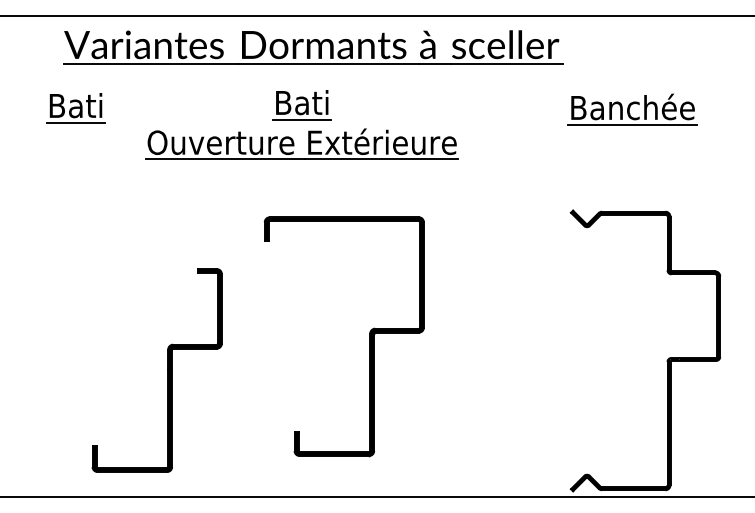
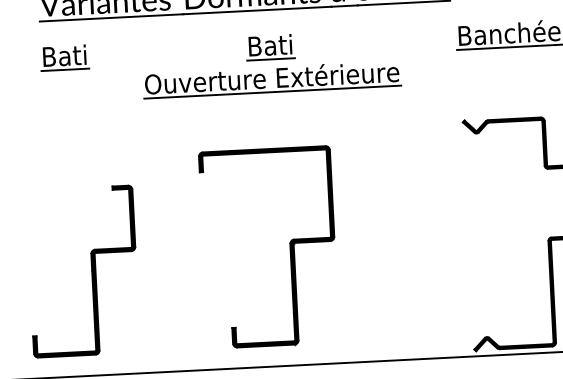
part: (75, 108) -> (64, 58), moved
part: (301, 124) -> (270, 63), moved
part: (369, 336) -> (289, 246), moved
part: (167, 370) -> (91, 271), moved

